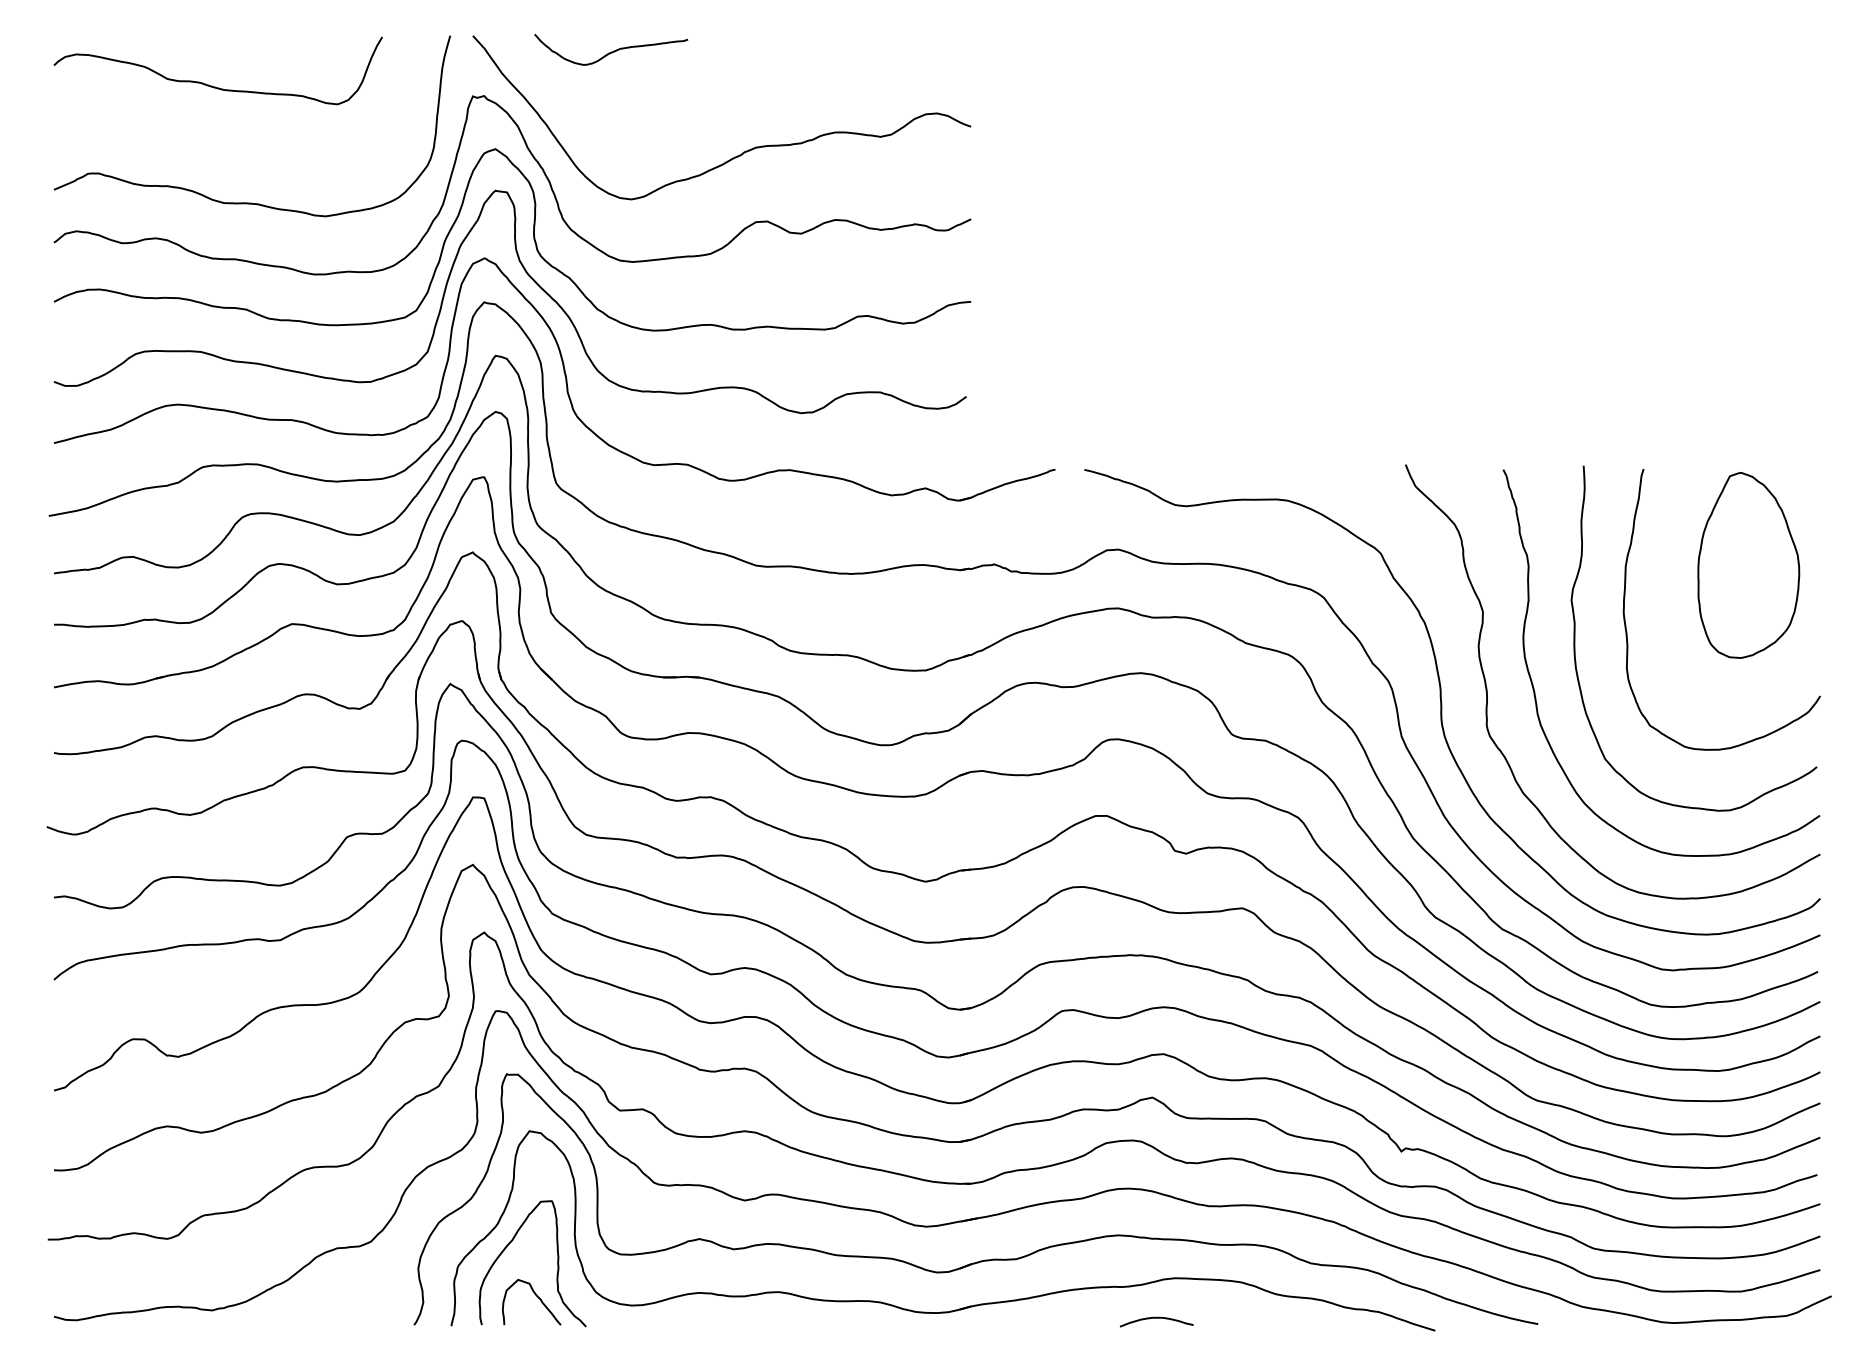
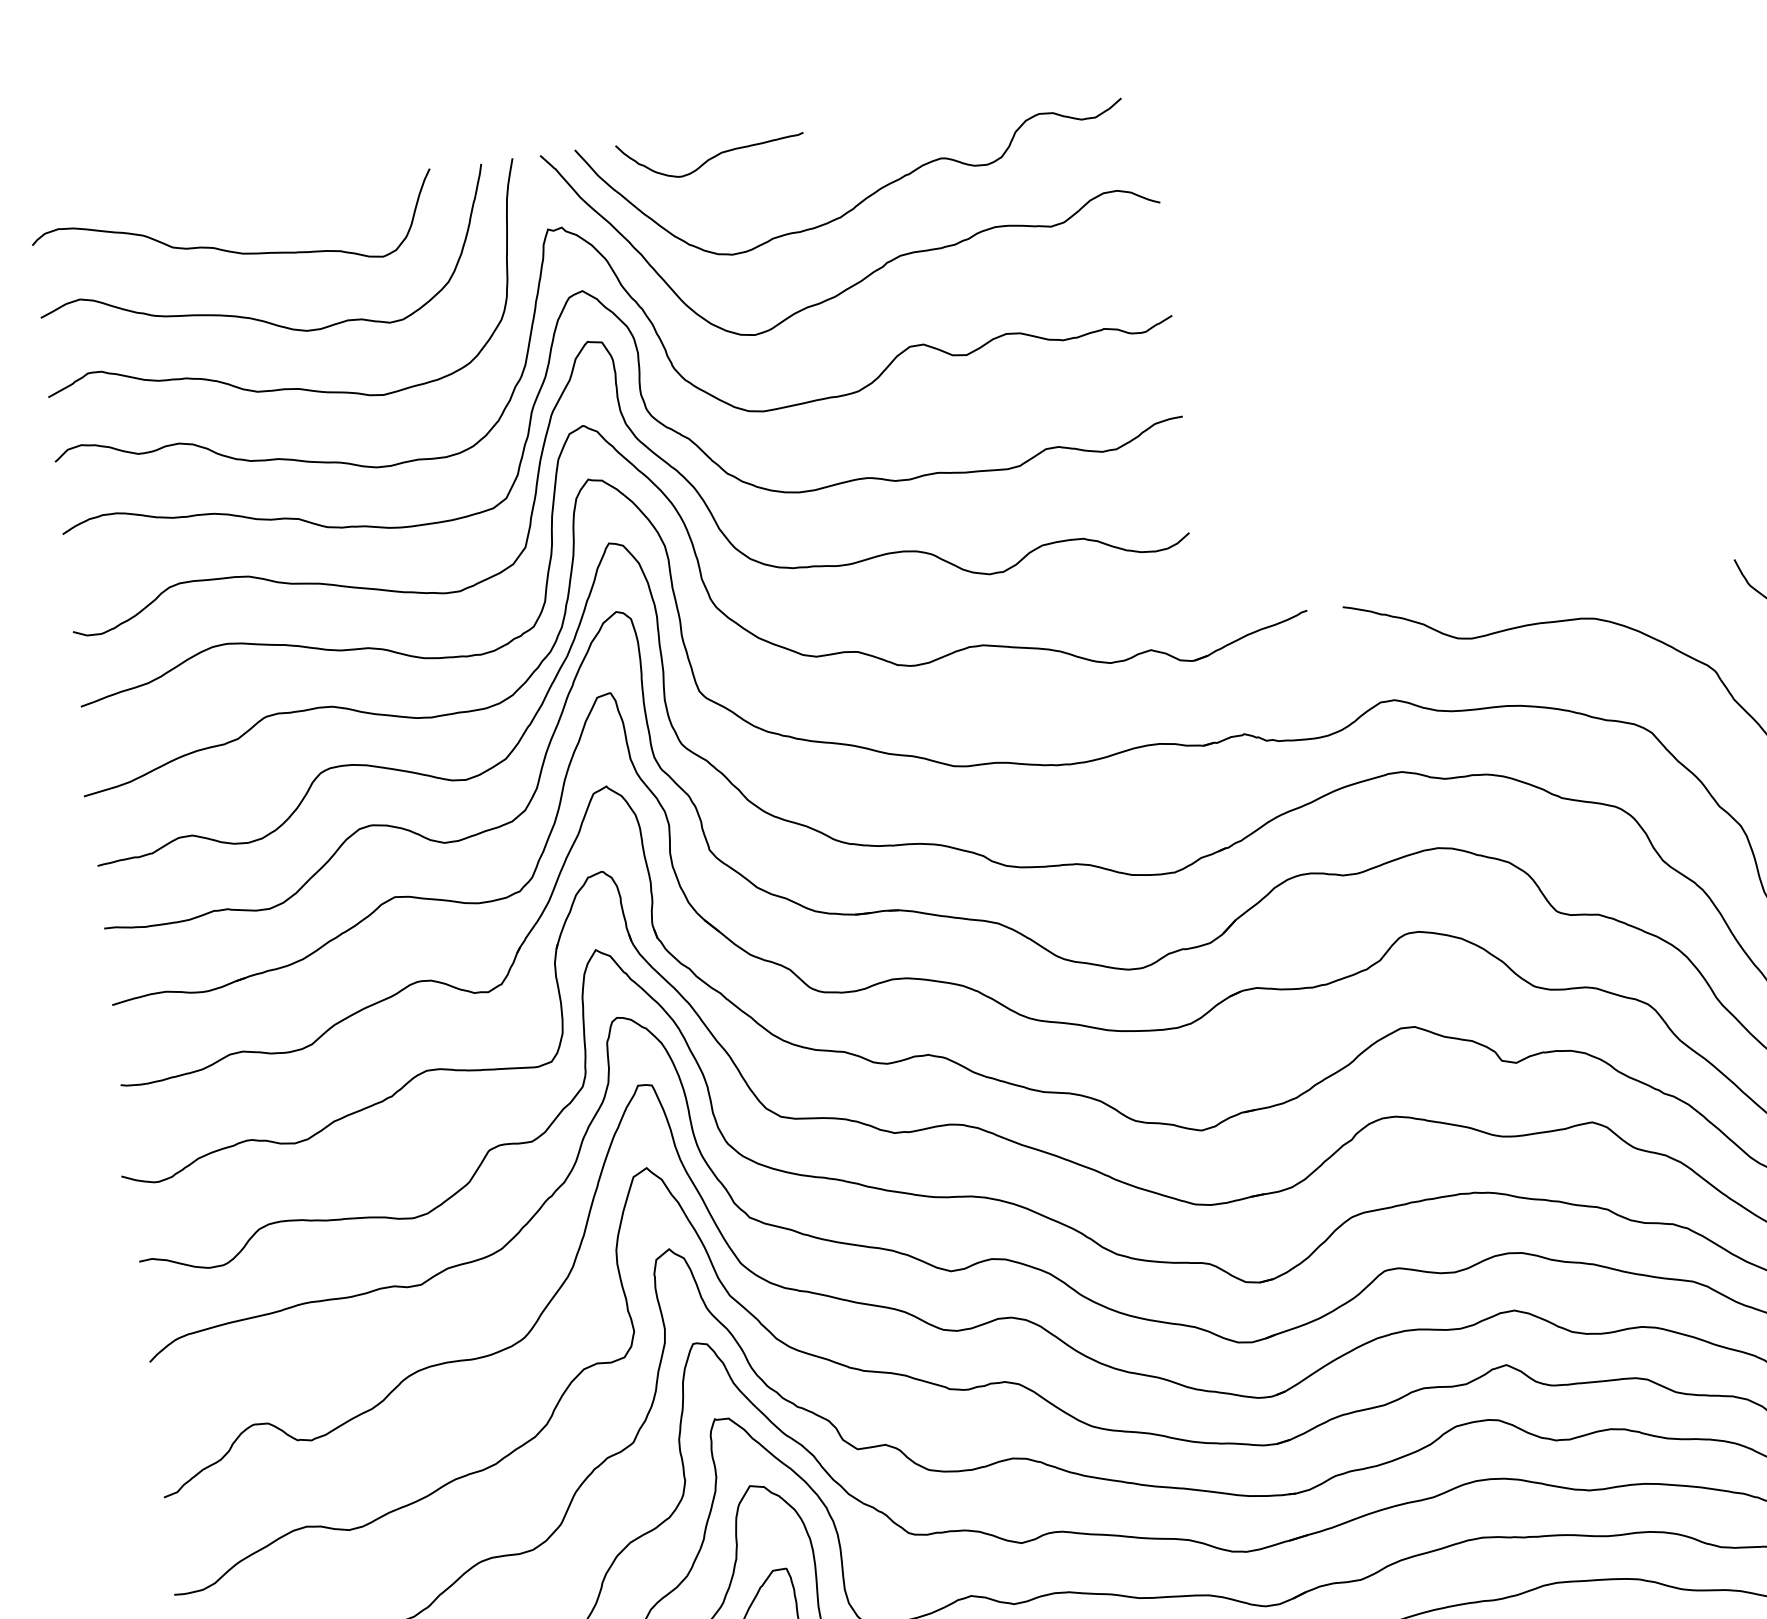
curve: (732, 97) -> (865, 197), added
curve: (223, 141) -> (249, 316), added

